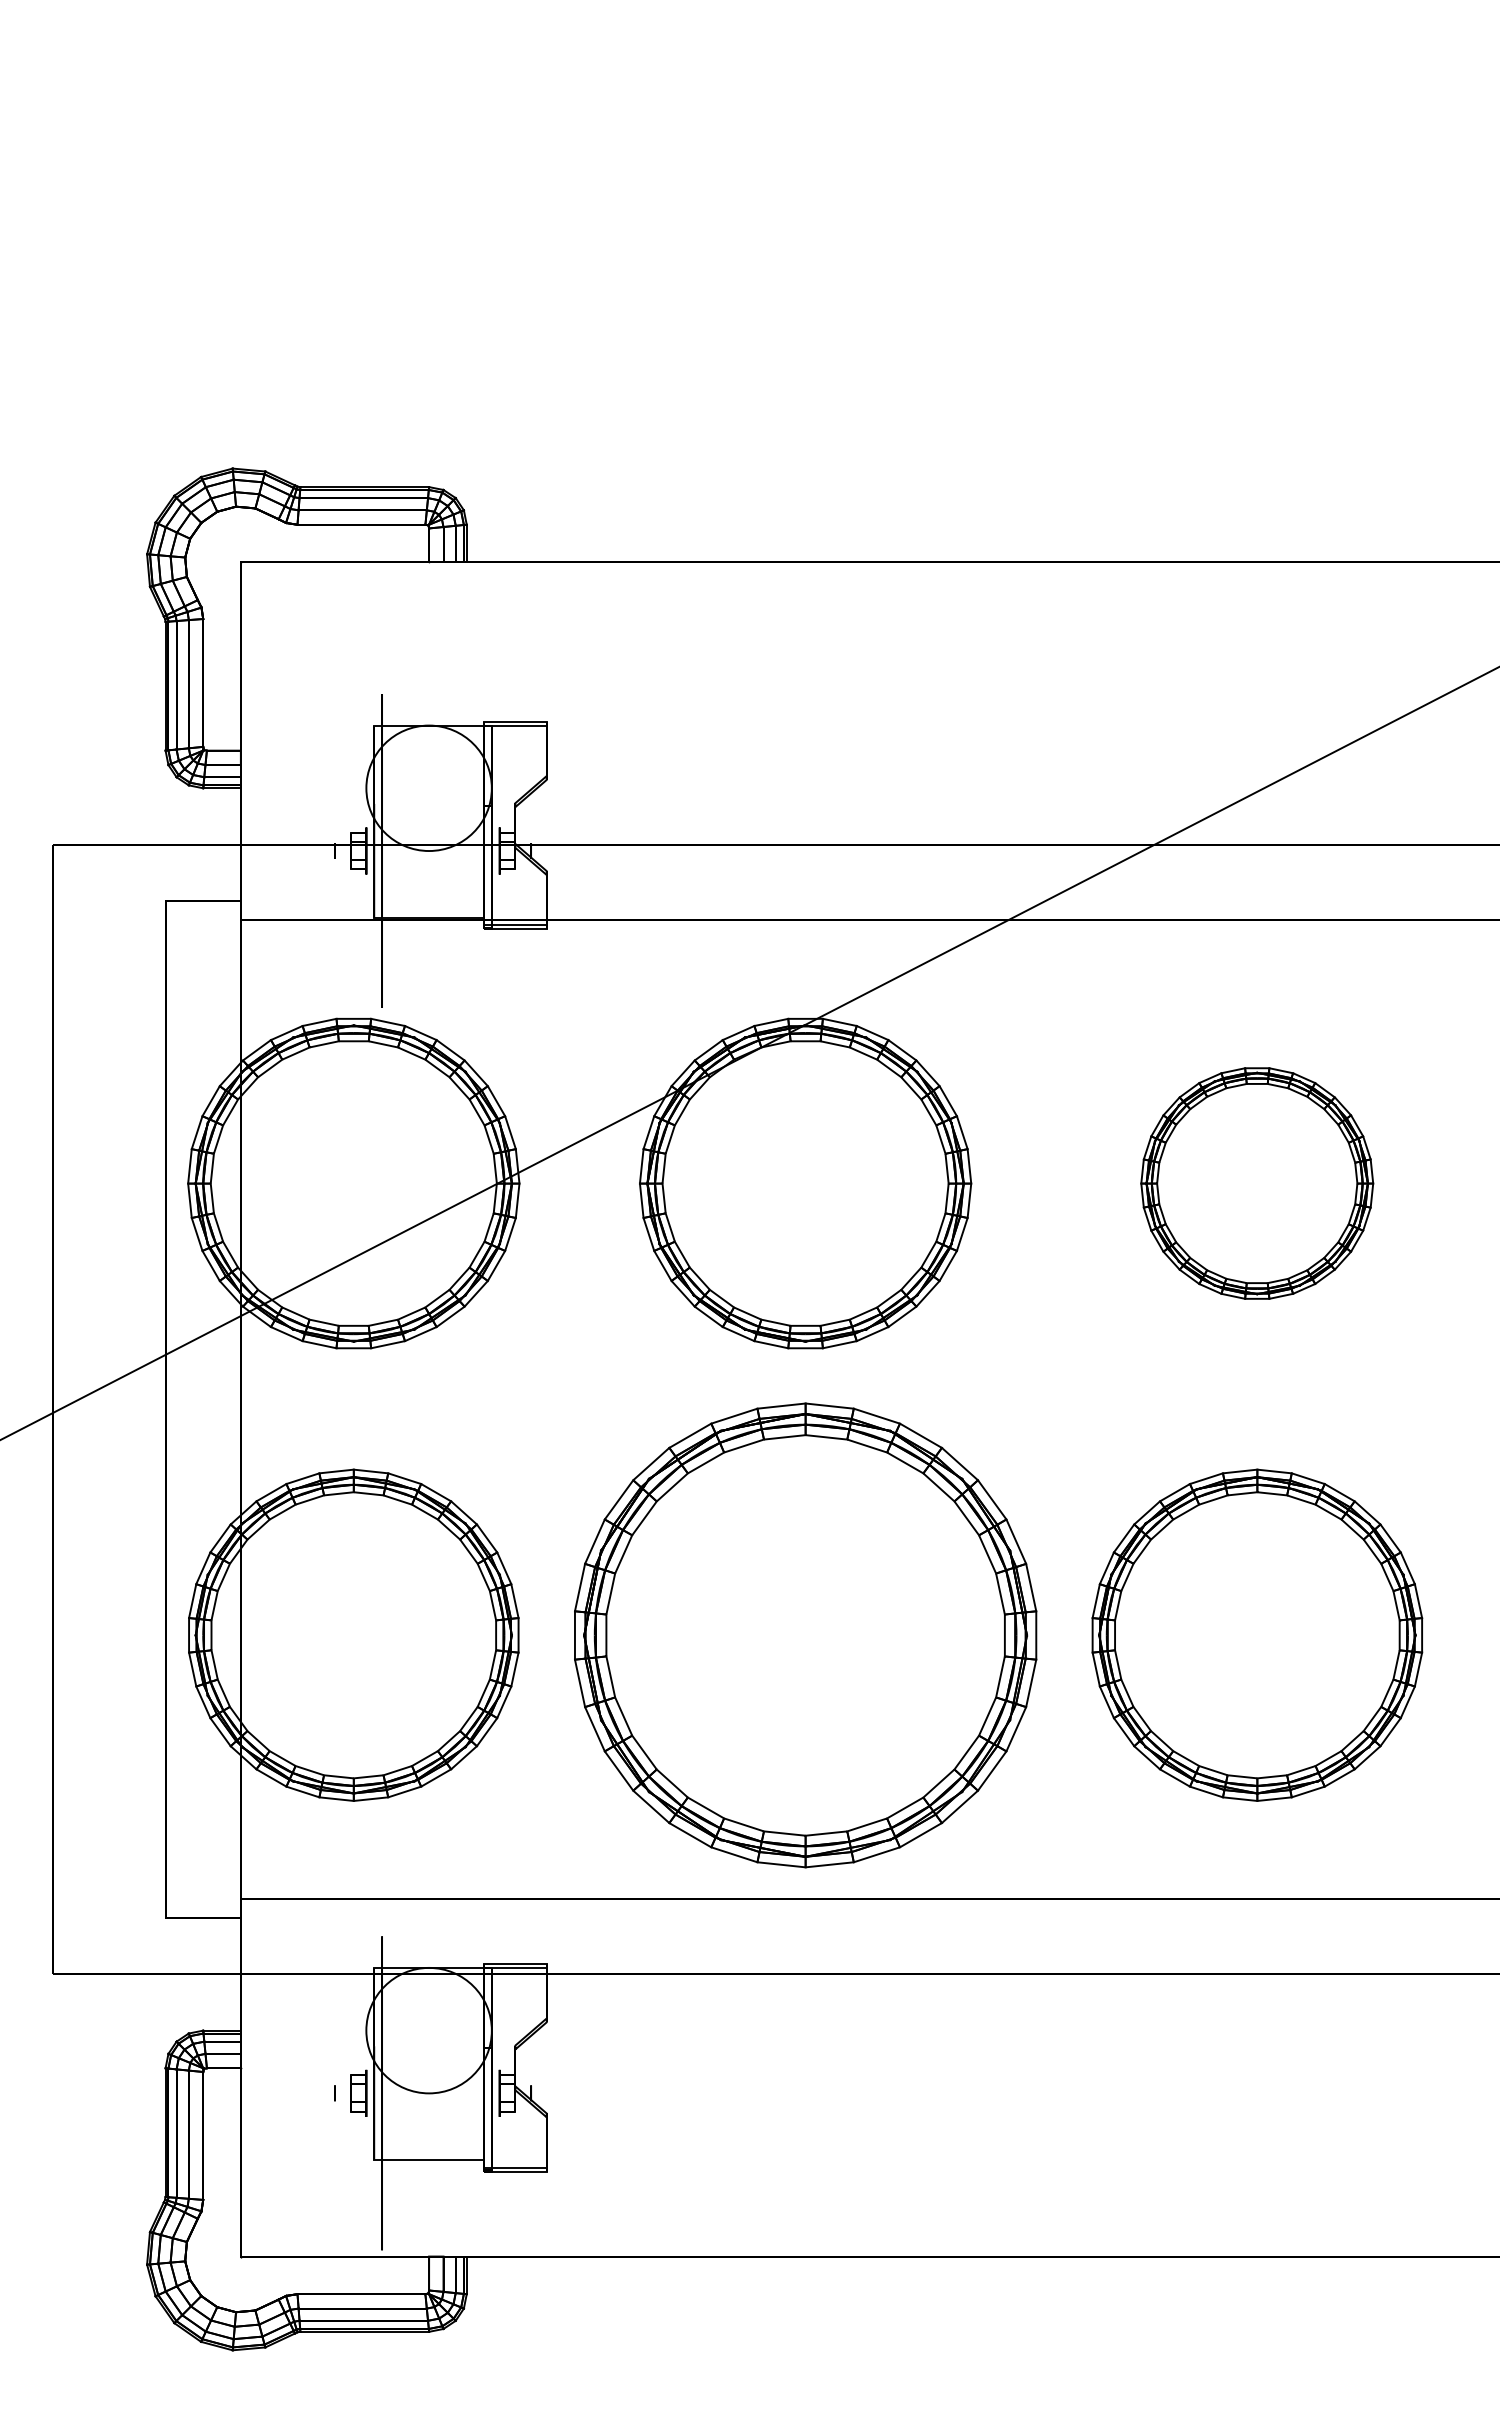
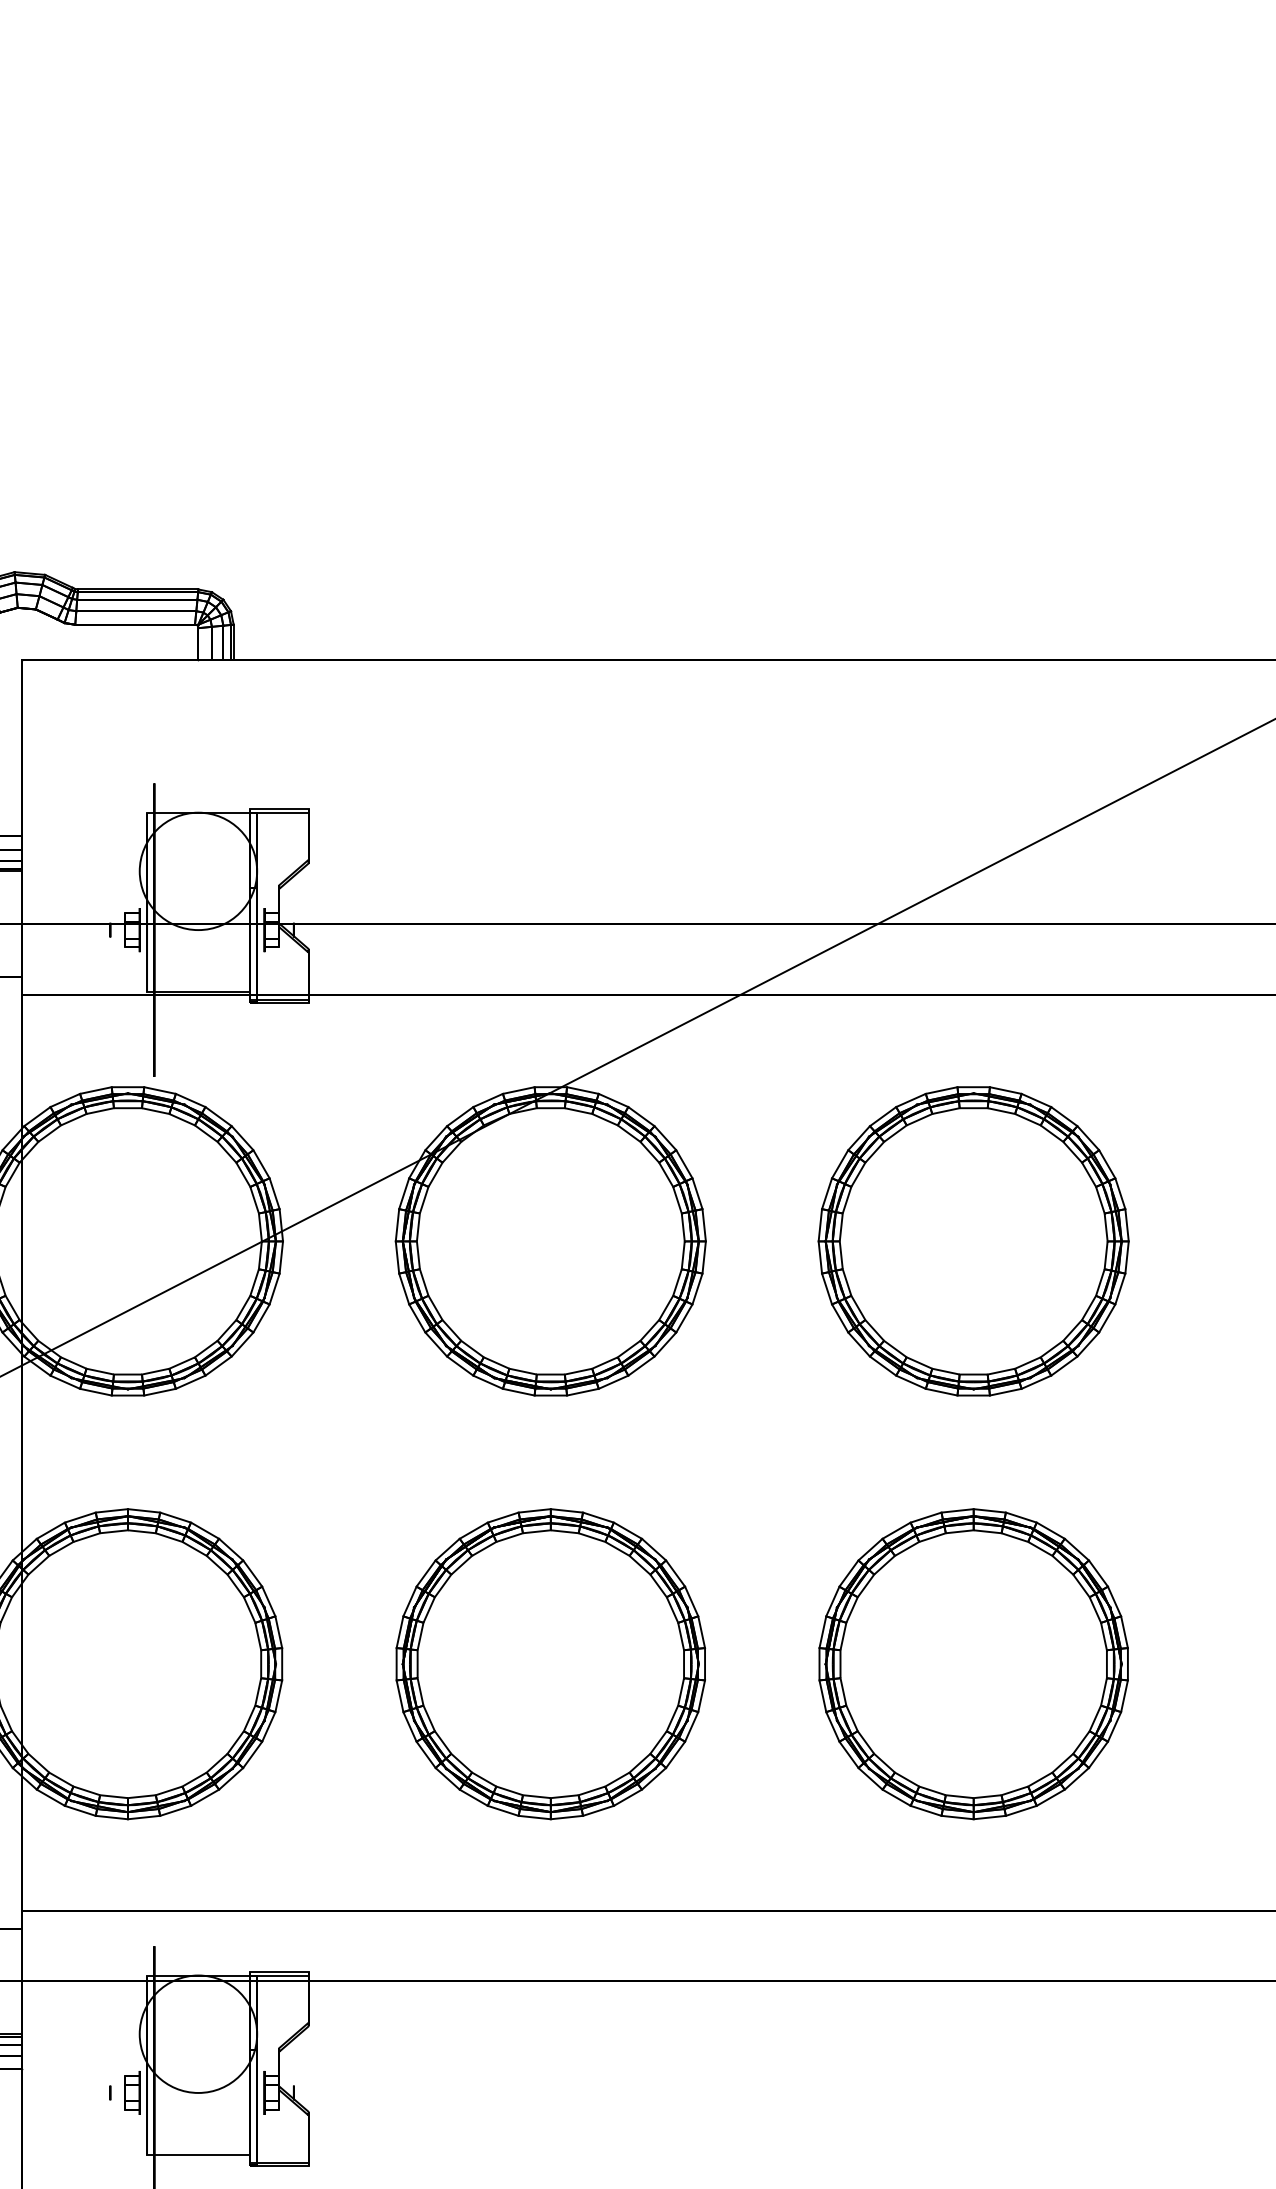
part: (1256, 1183) -> (972, 1241), size x1.43
part: (805, 1634) -> (550, 1663), size x0.71

